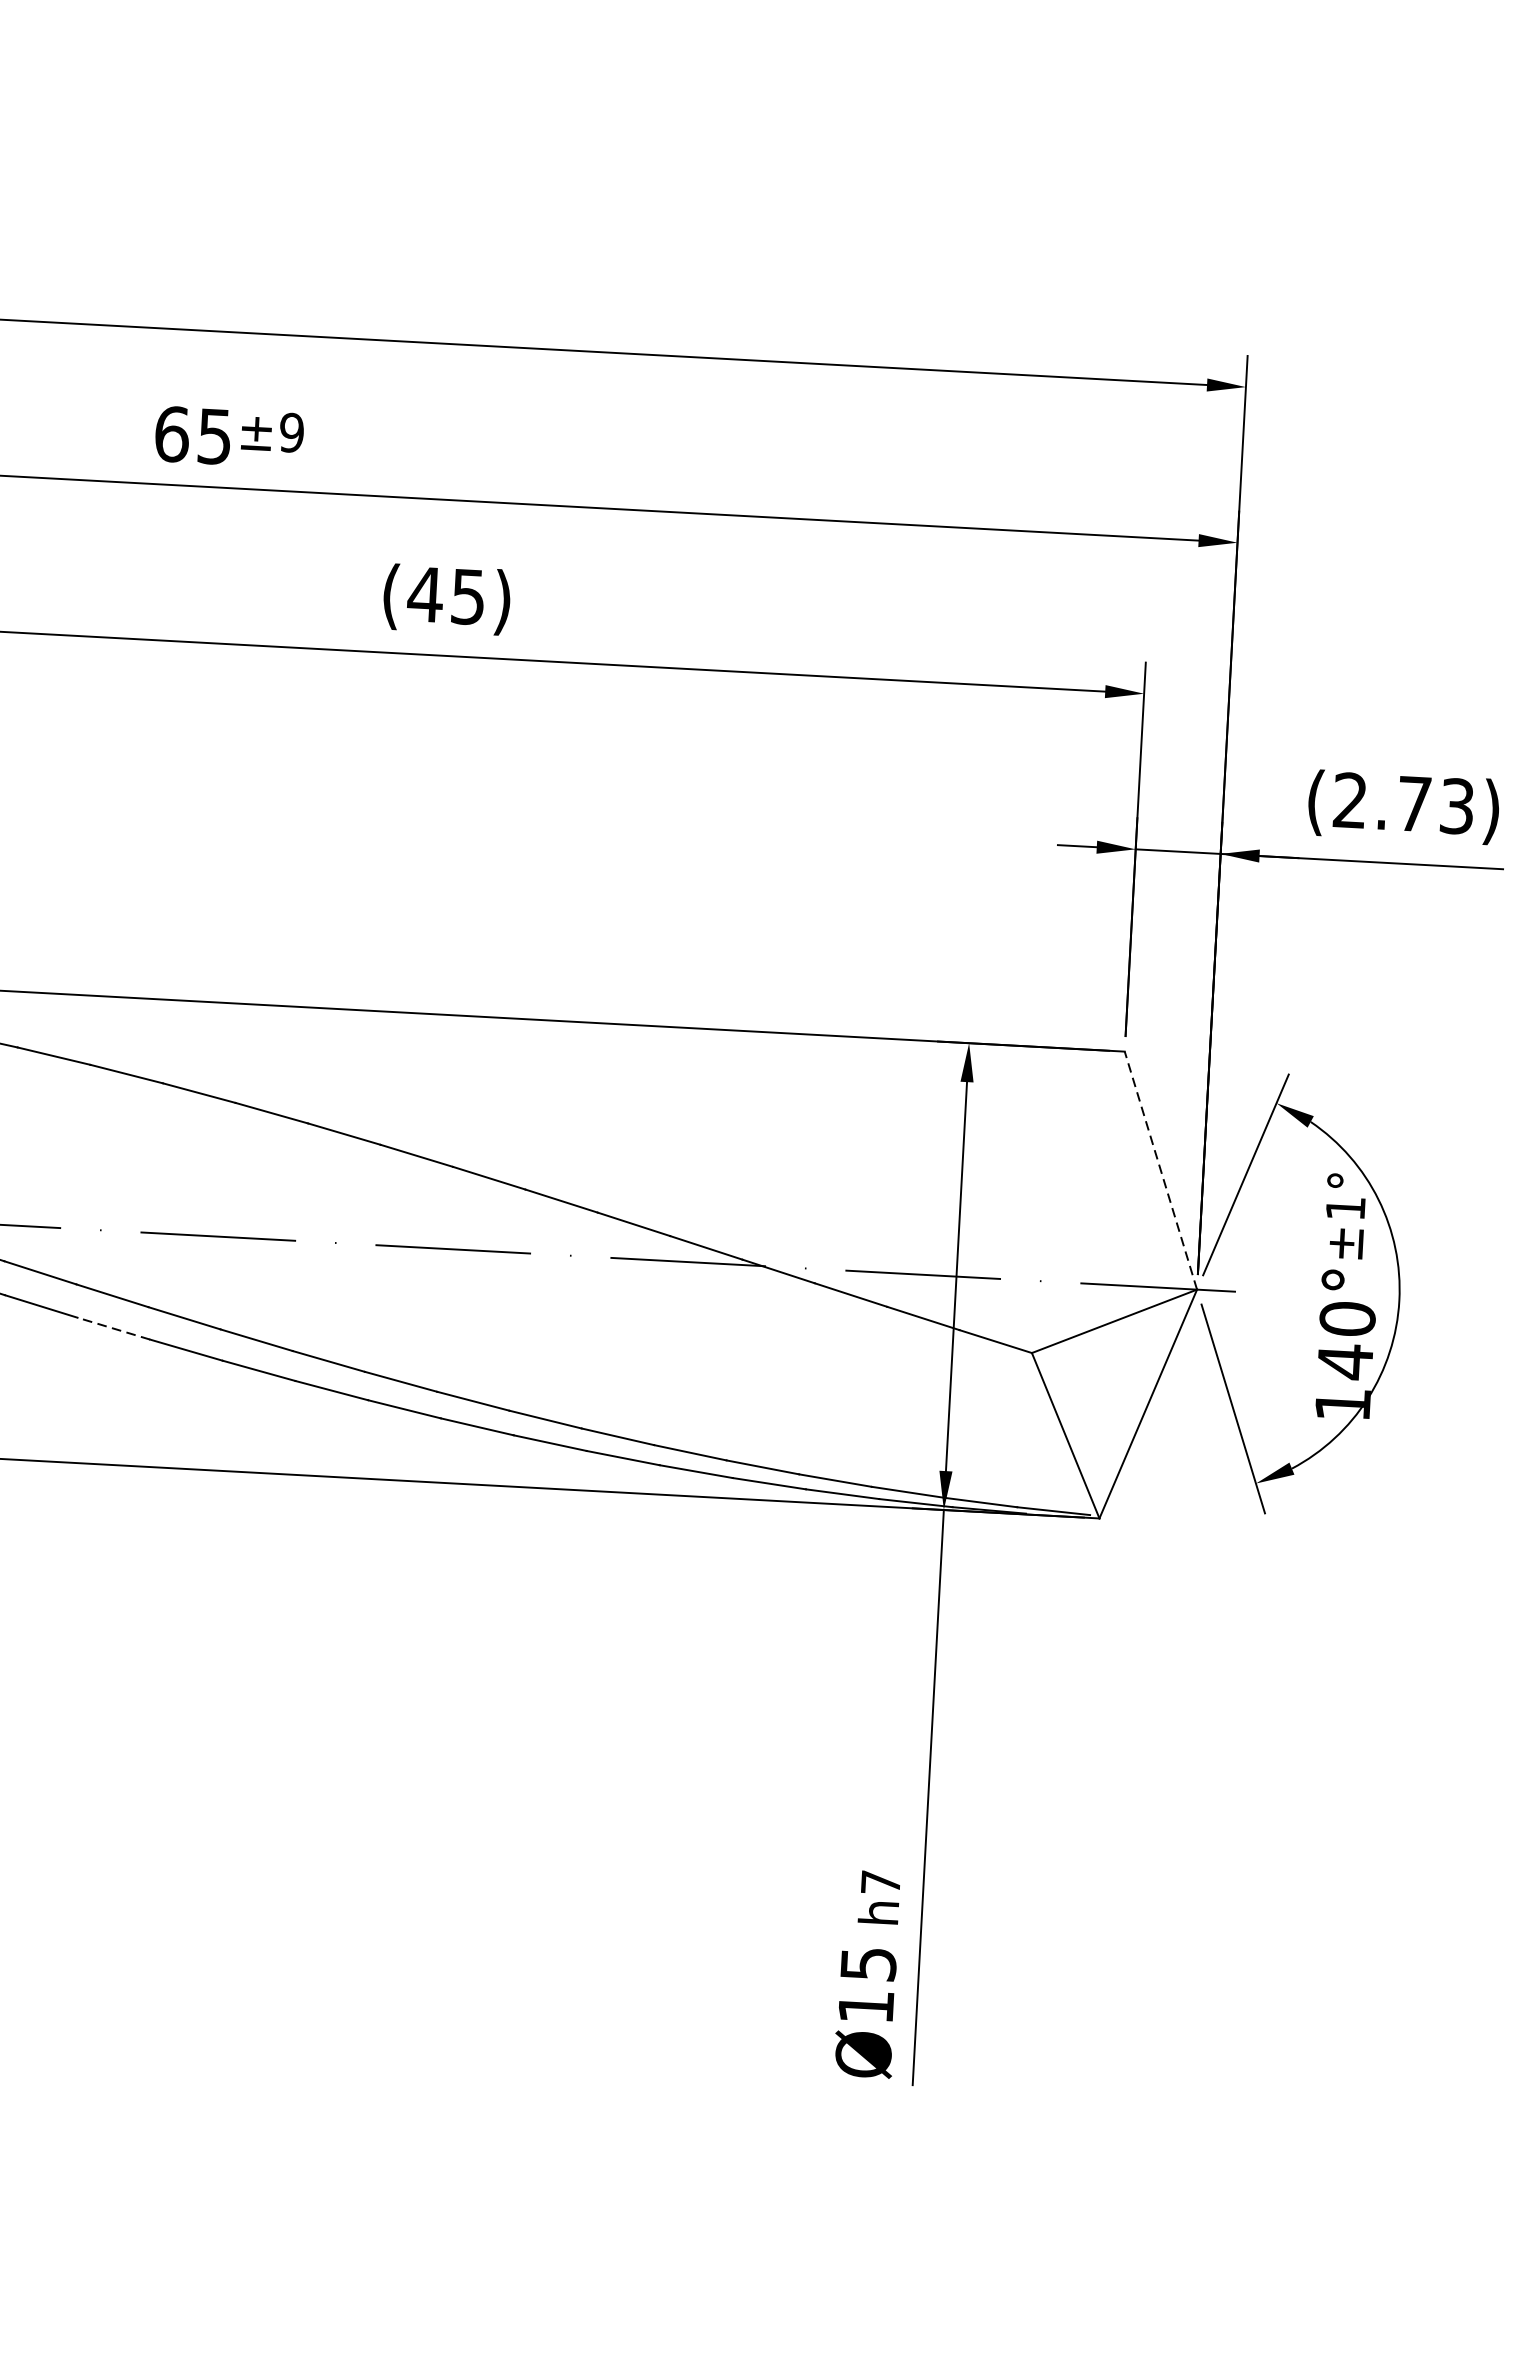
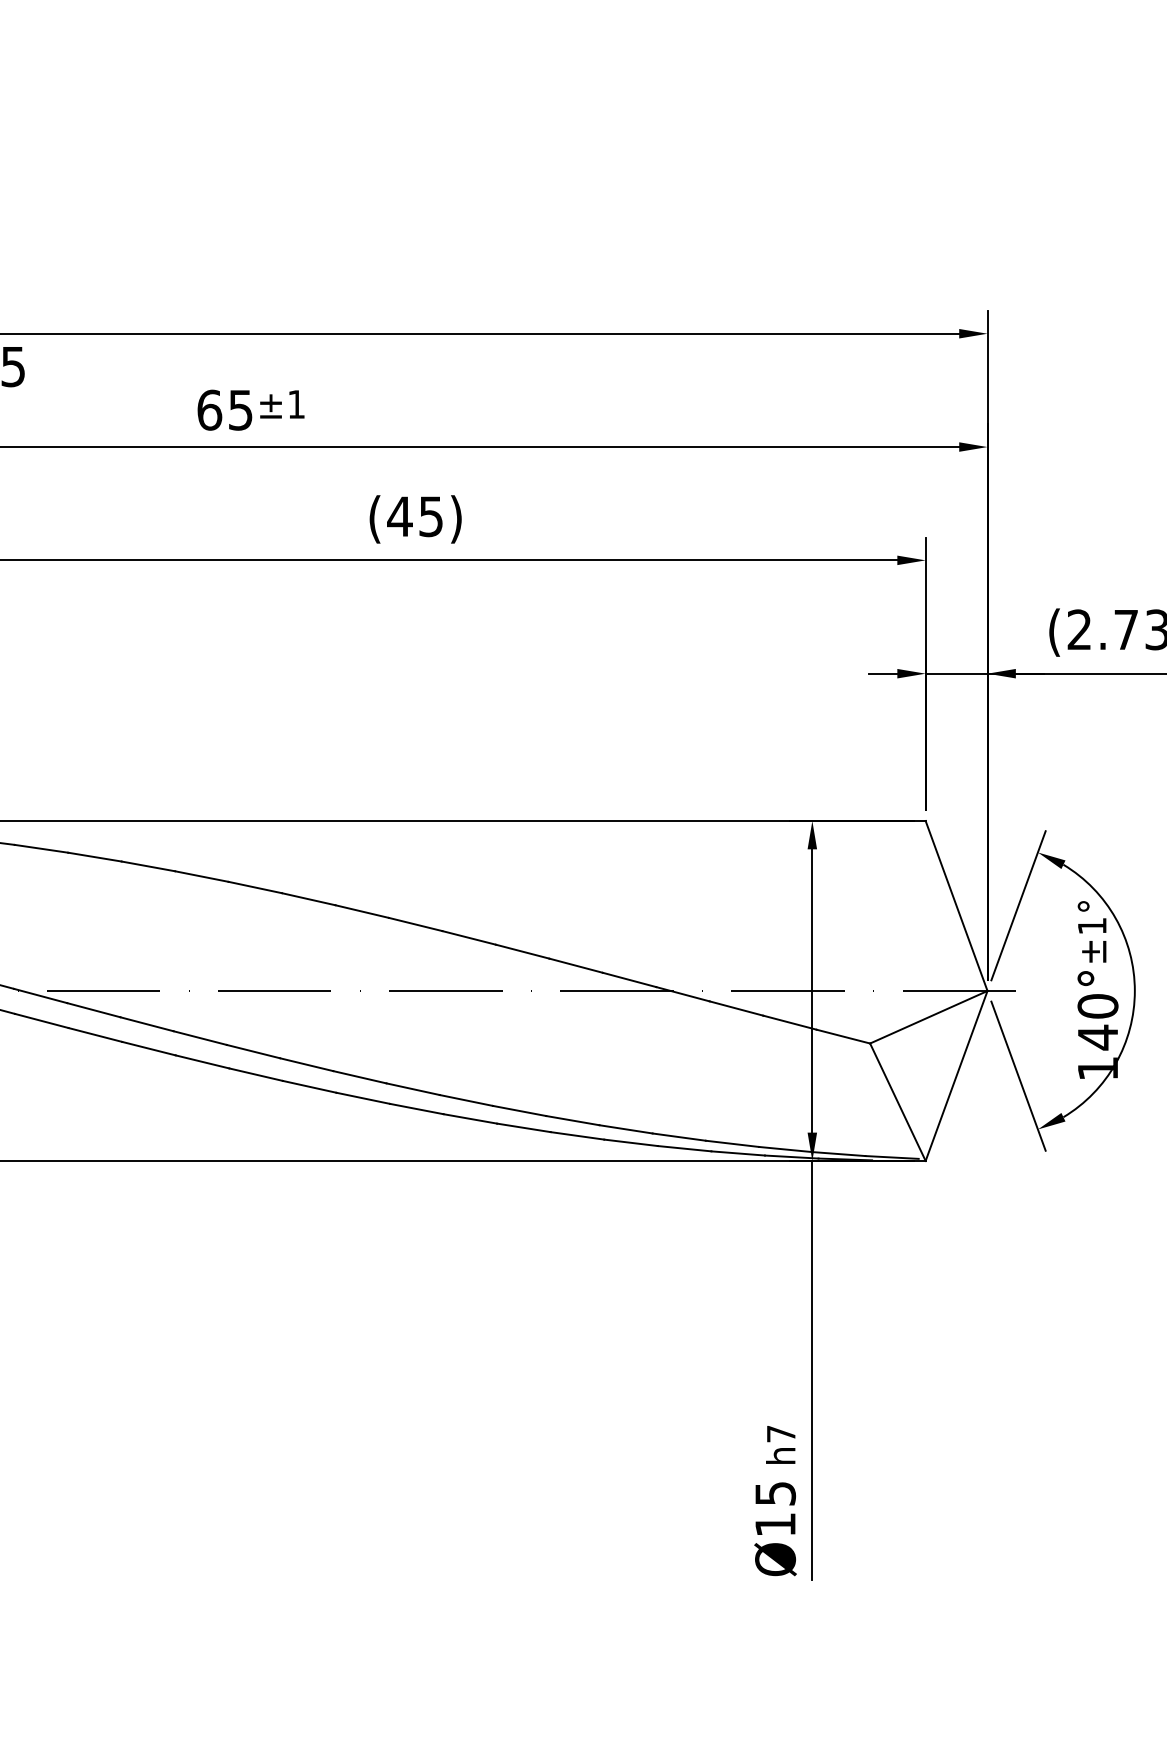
text: (291, 432) -> (296, 404), ±9 -> ±1
line: (1160, 1169) -> (956, 905), dashed -> solid
line: (113, 1328) -> (202, 1061), dashed -> solid

